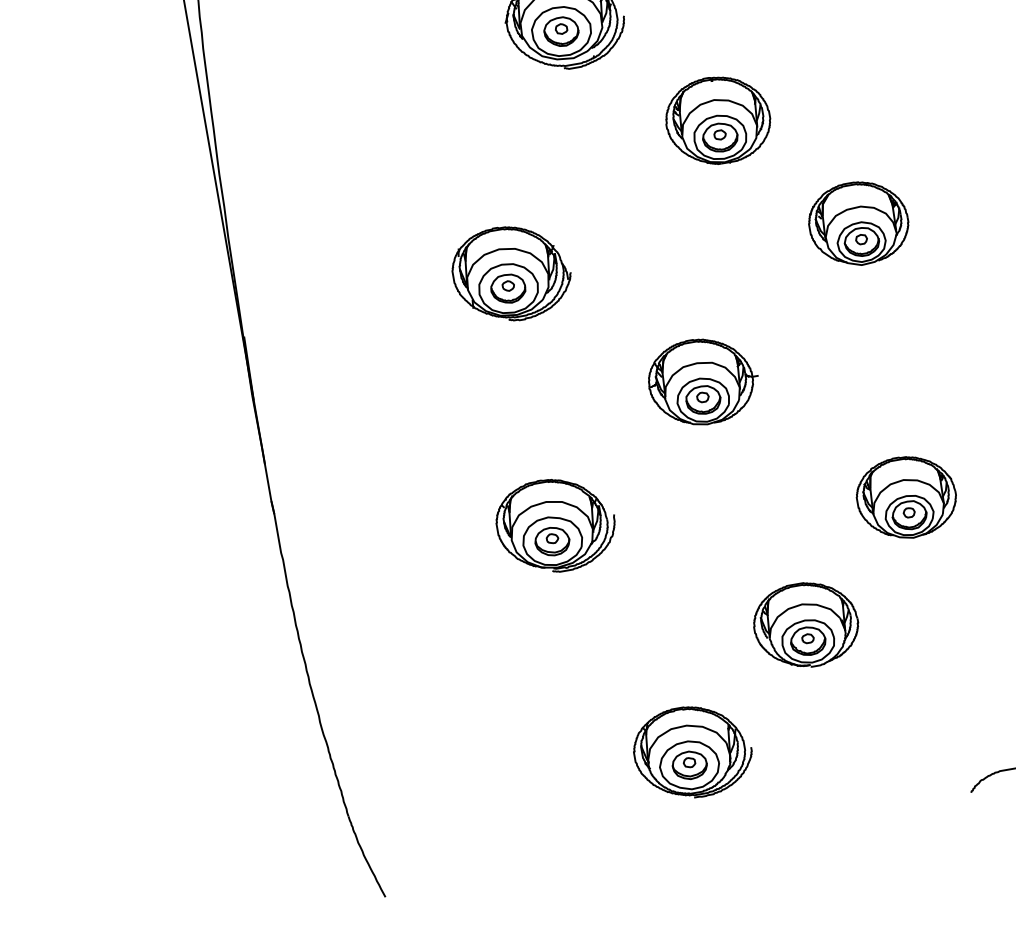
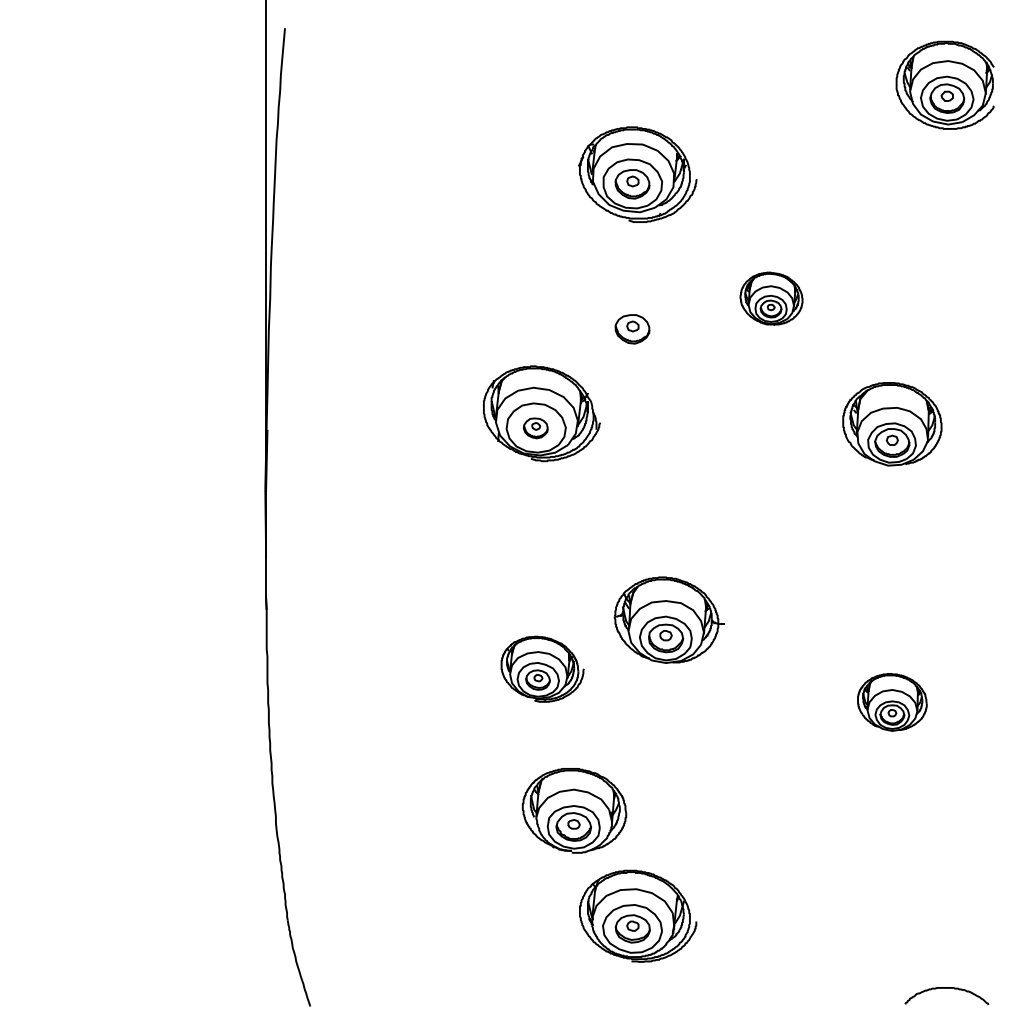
part: (718, 120) -> (771, 298), size x0.6
part: (586, 174) -> (632, 329), added
part: (507, 289) -> (535, 428), size x0.7
part: (702, 381) -> (668, 619), moved
part: (906, 497) -> (892, 702), size x0.7
part: (556, 524) -> (542, 668), size x0.7
part: (806, 624) -> (574, 810), moved

